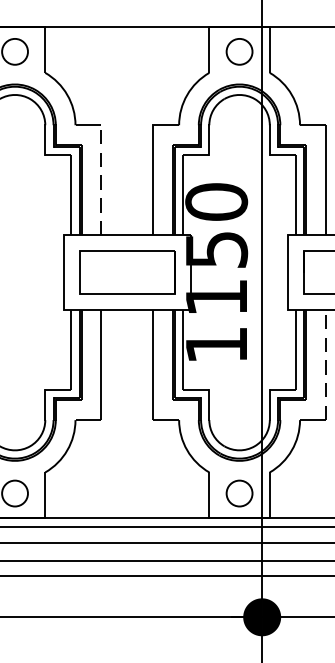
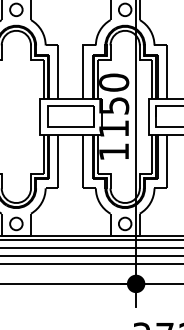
line: (101, 181) -> (58, 72), dashed -> solid
line: (326, 364) -> (167, 161), dashed -> solid

